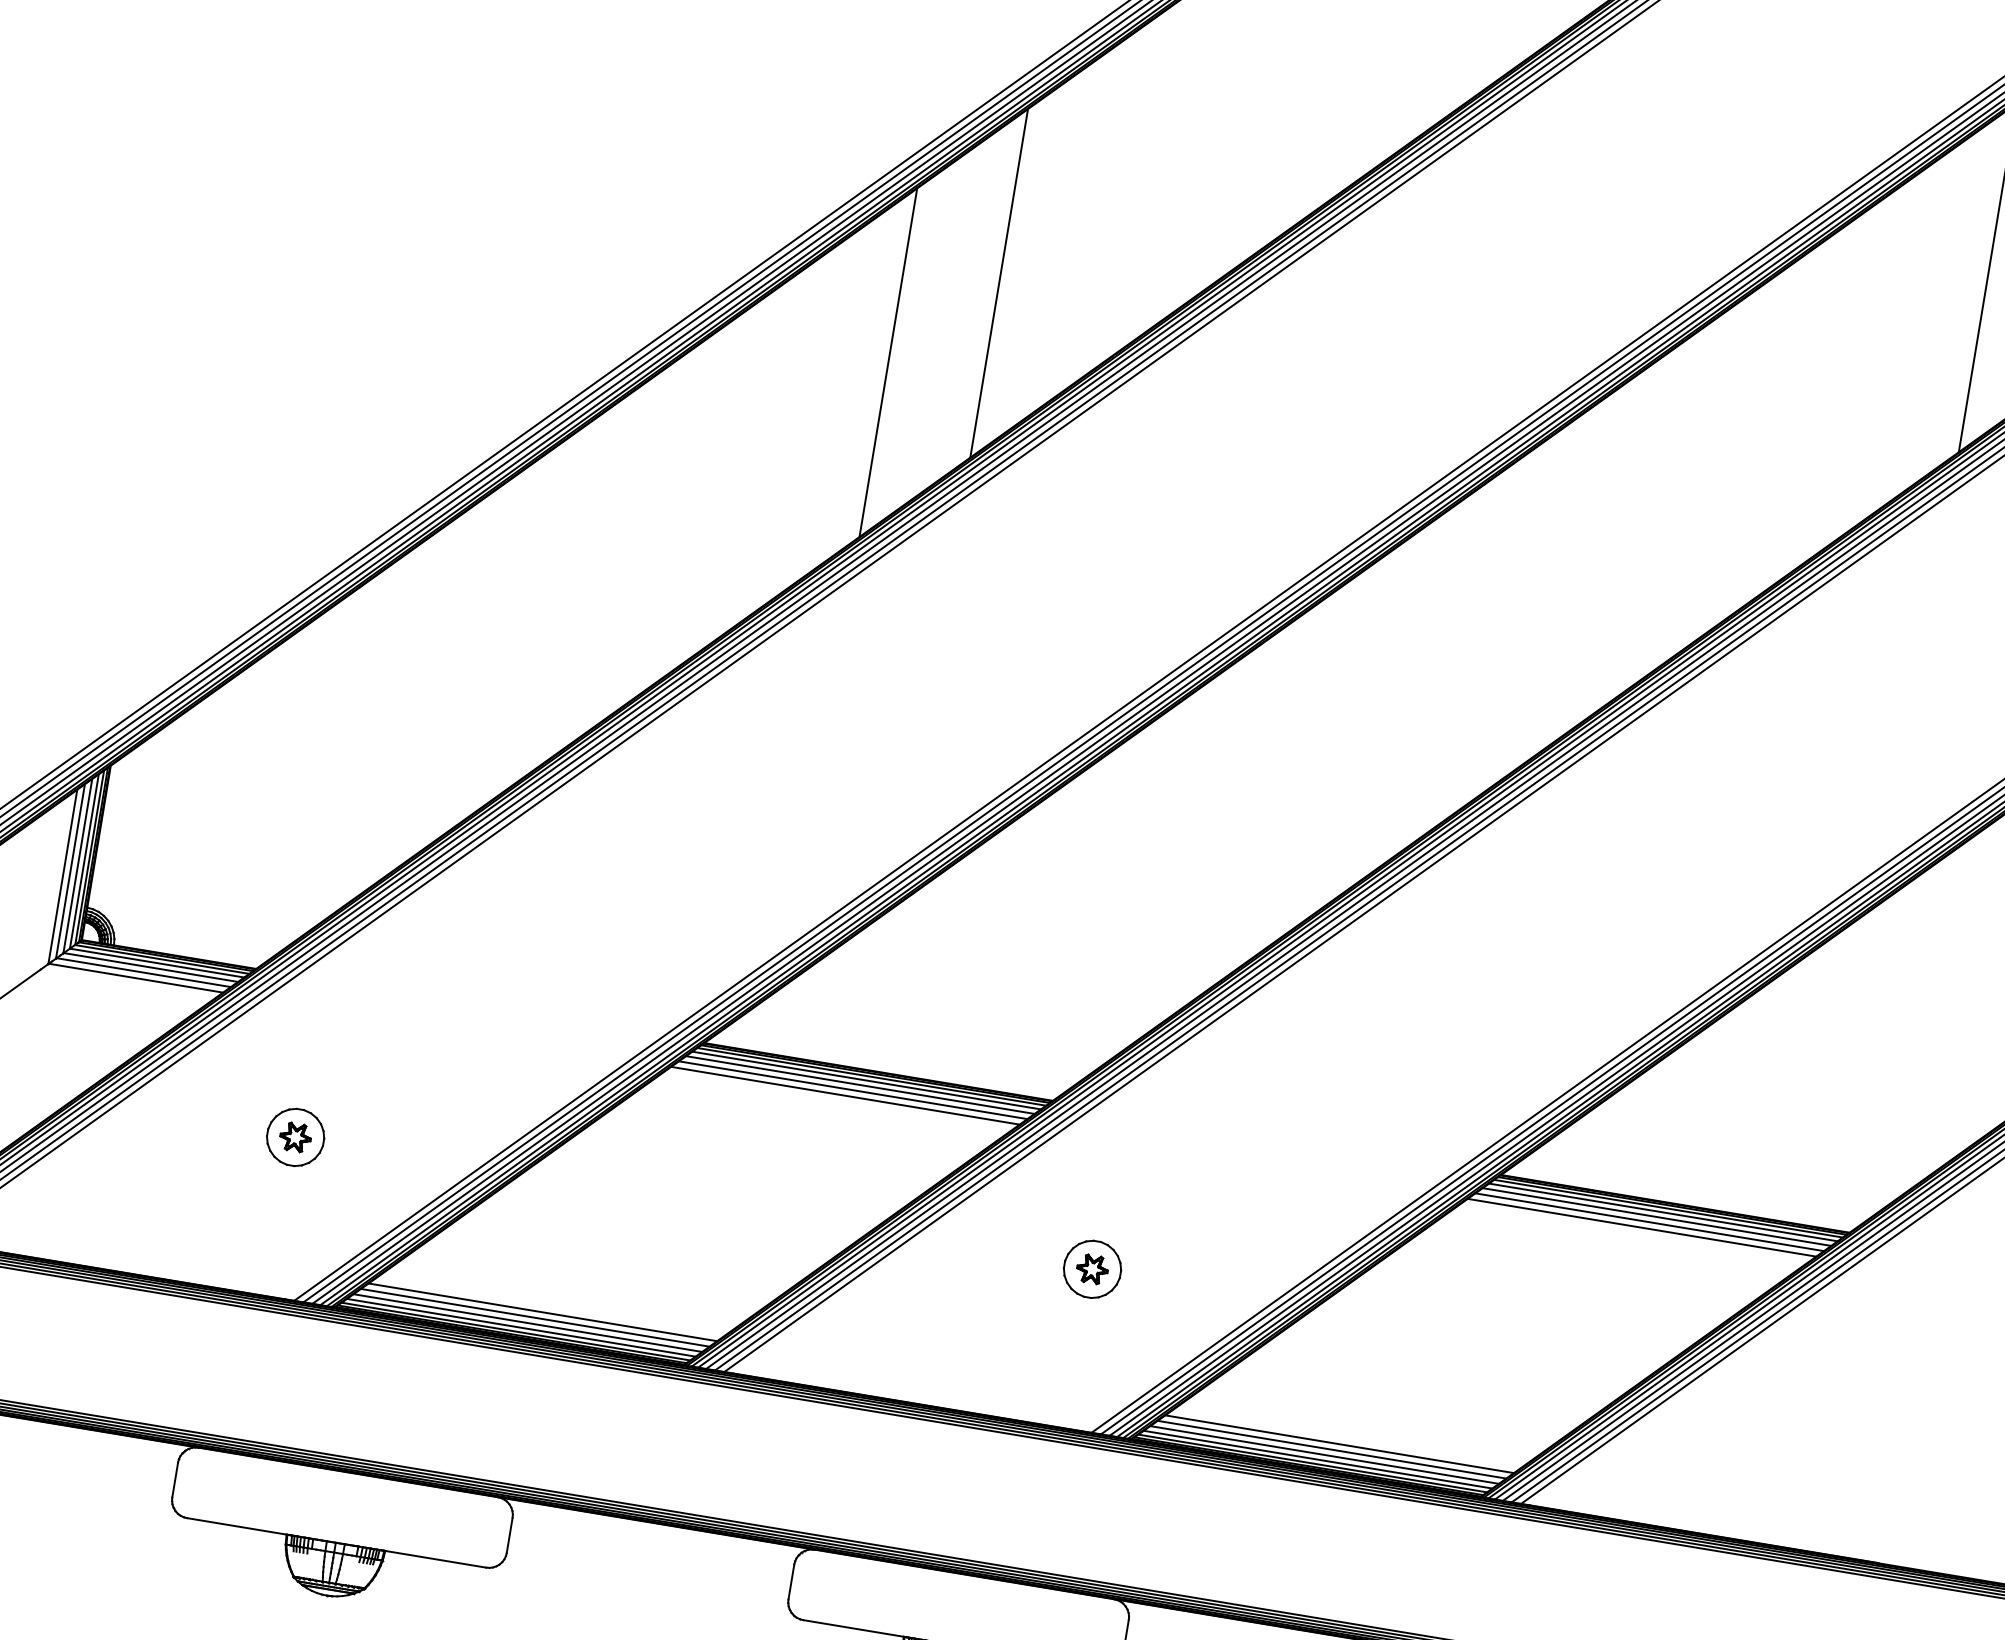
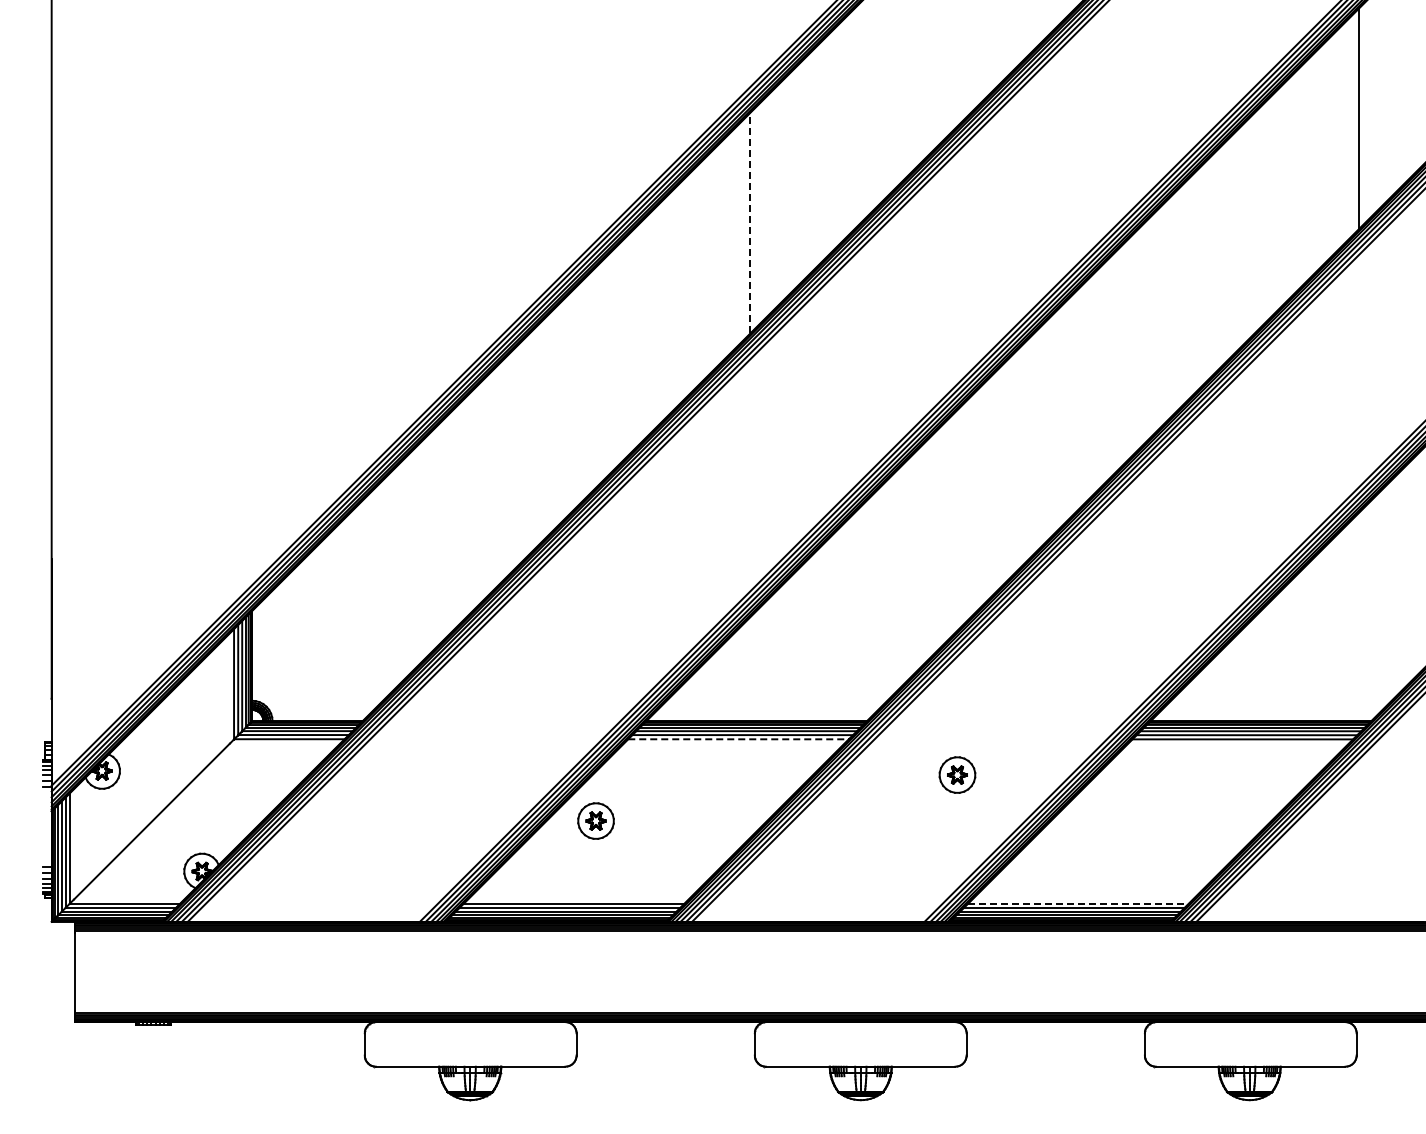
line: (999, 282) -> (750, 222), solid -> dashed
line: (889, 361) -> (690, 282), removed
line: (846, 1096) -> (739, 739), solid -> dashed
part: (294, 1136) -> (595, 820), moved
part: (1092, 1268) -> (957, 774), moved
line: (1341, 1444) -> (1079, 903), solid -> dashed

